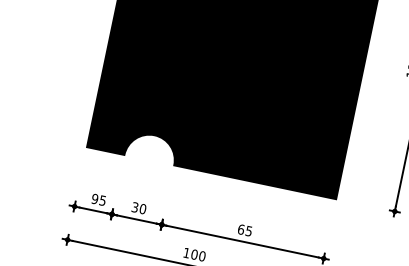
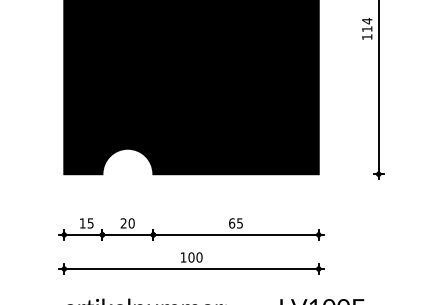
text: (94, 199) -> (82, 223), 95 -> 15
text: (134, 207) -> (123, 223), 30 -> 20

